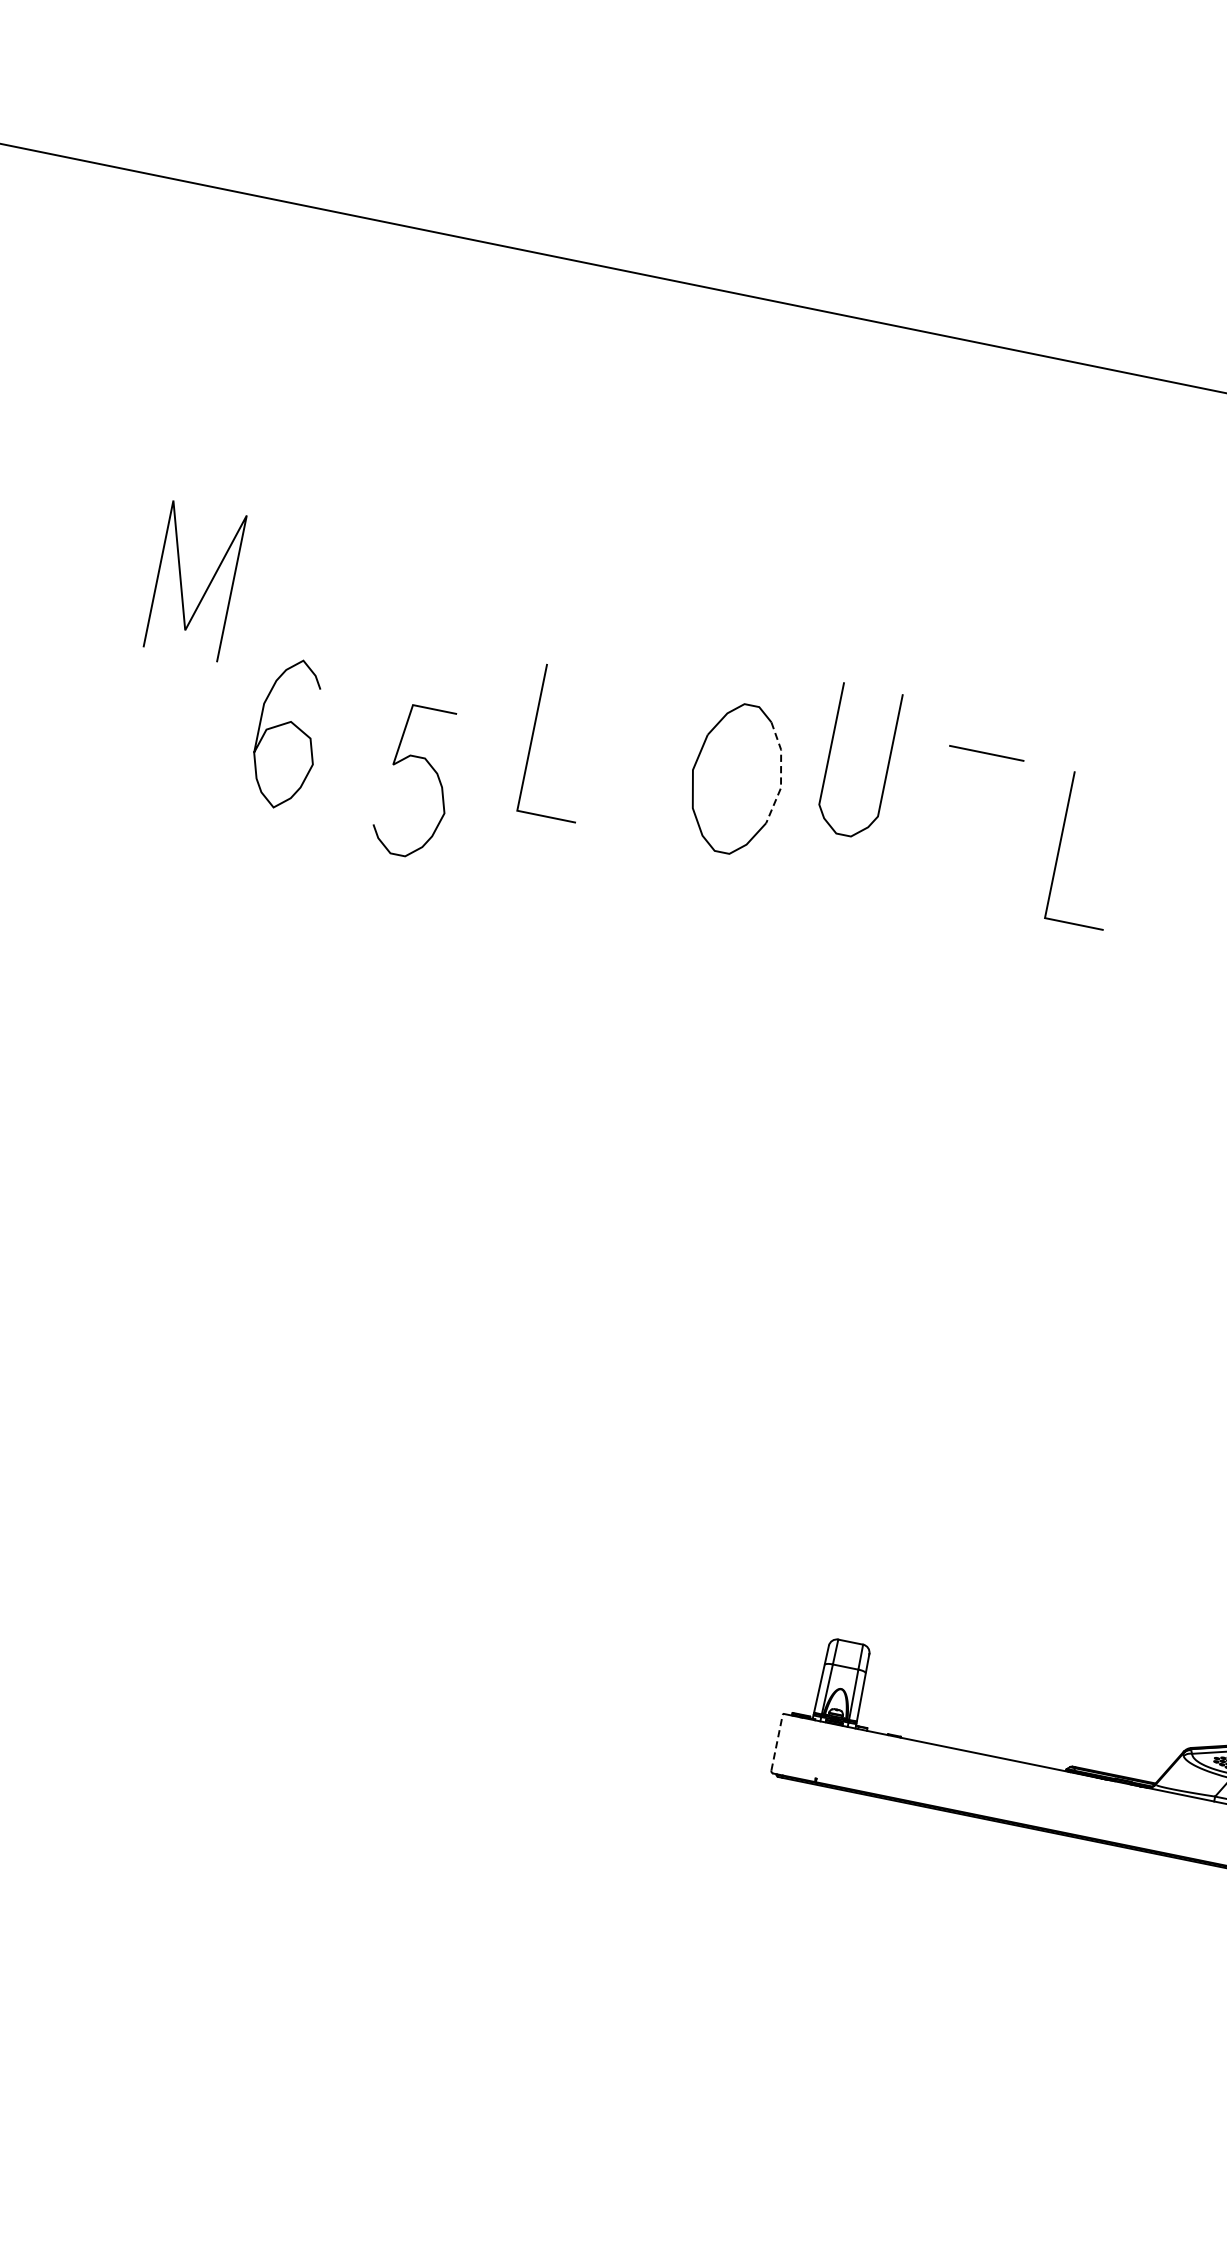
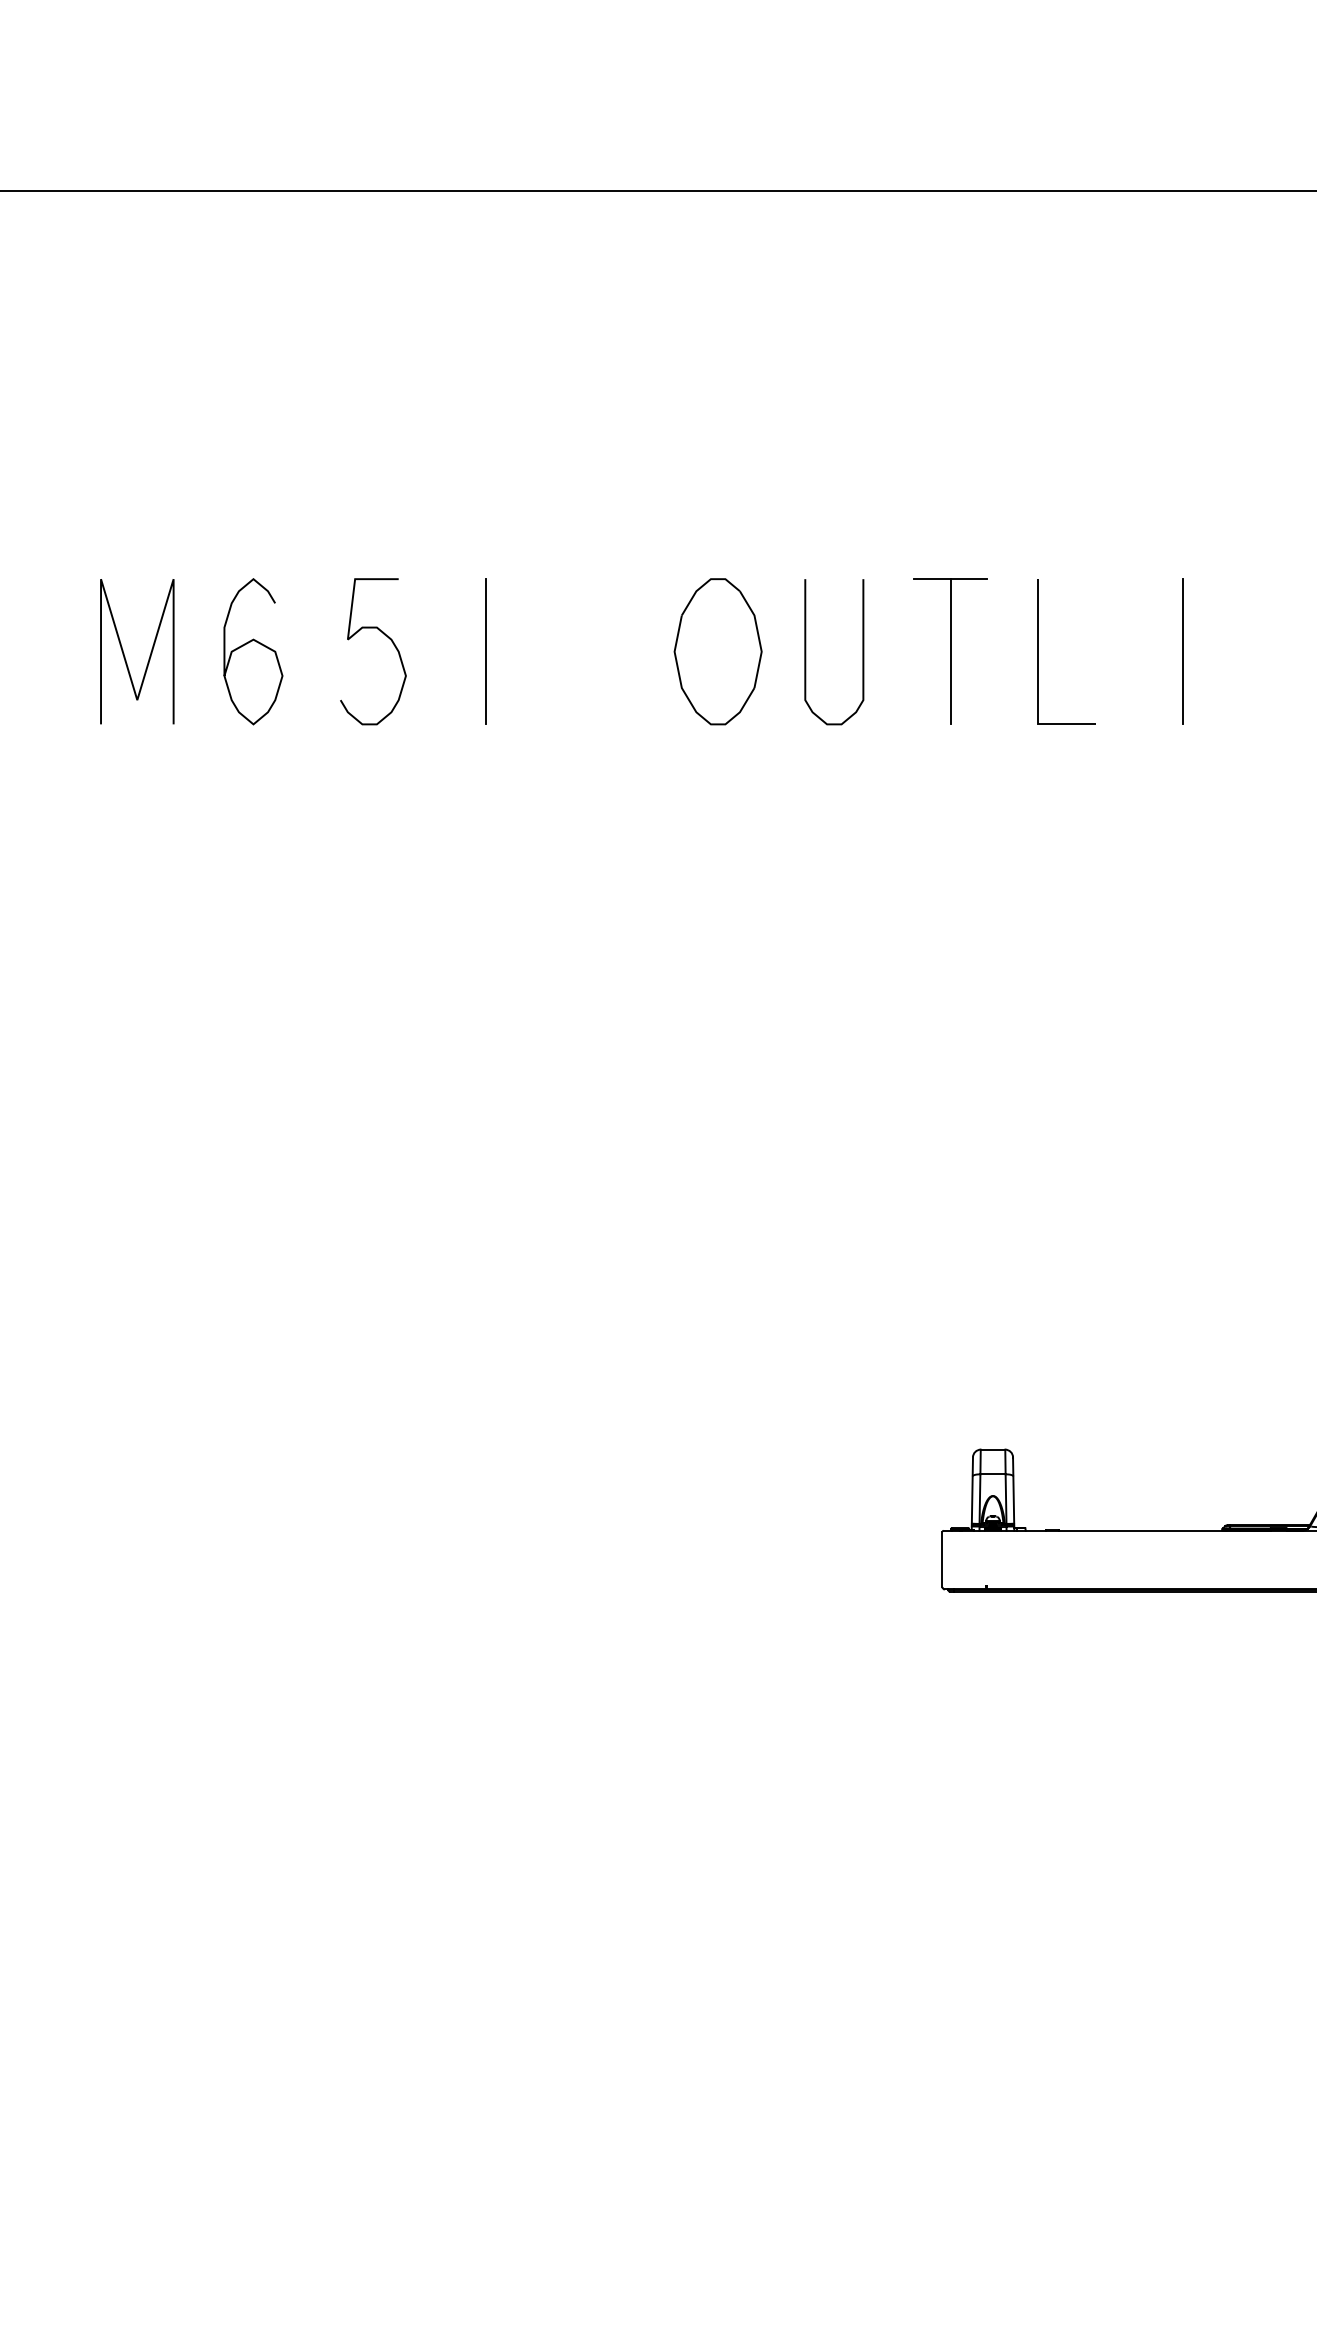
line: (206, 587) -> (149, 655), moved
curve: (283, 725) -> (247, 644), moved
line: (501, 730) -> (485, 651), added
line: (533, 737) -> (516, 651), removed
curve: (830, 756) -> (806, 652), moved
curve: (431, 768) -> (384, 635), moved
line: (781, 774) -> (759, 638), dashed -> solid
line: (971, 826) -> (950, 651), added
line: (1206, 874) -> (1182, 651), added
line: (777, 1742) -> (942, 1559), dashed -> solid

